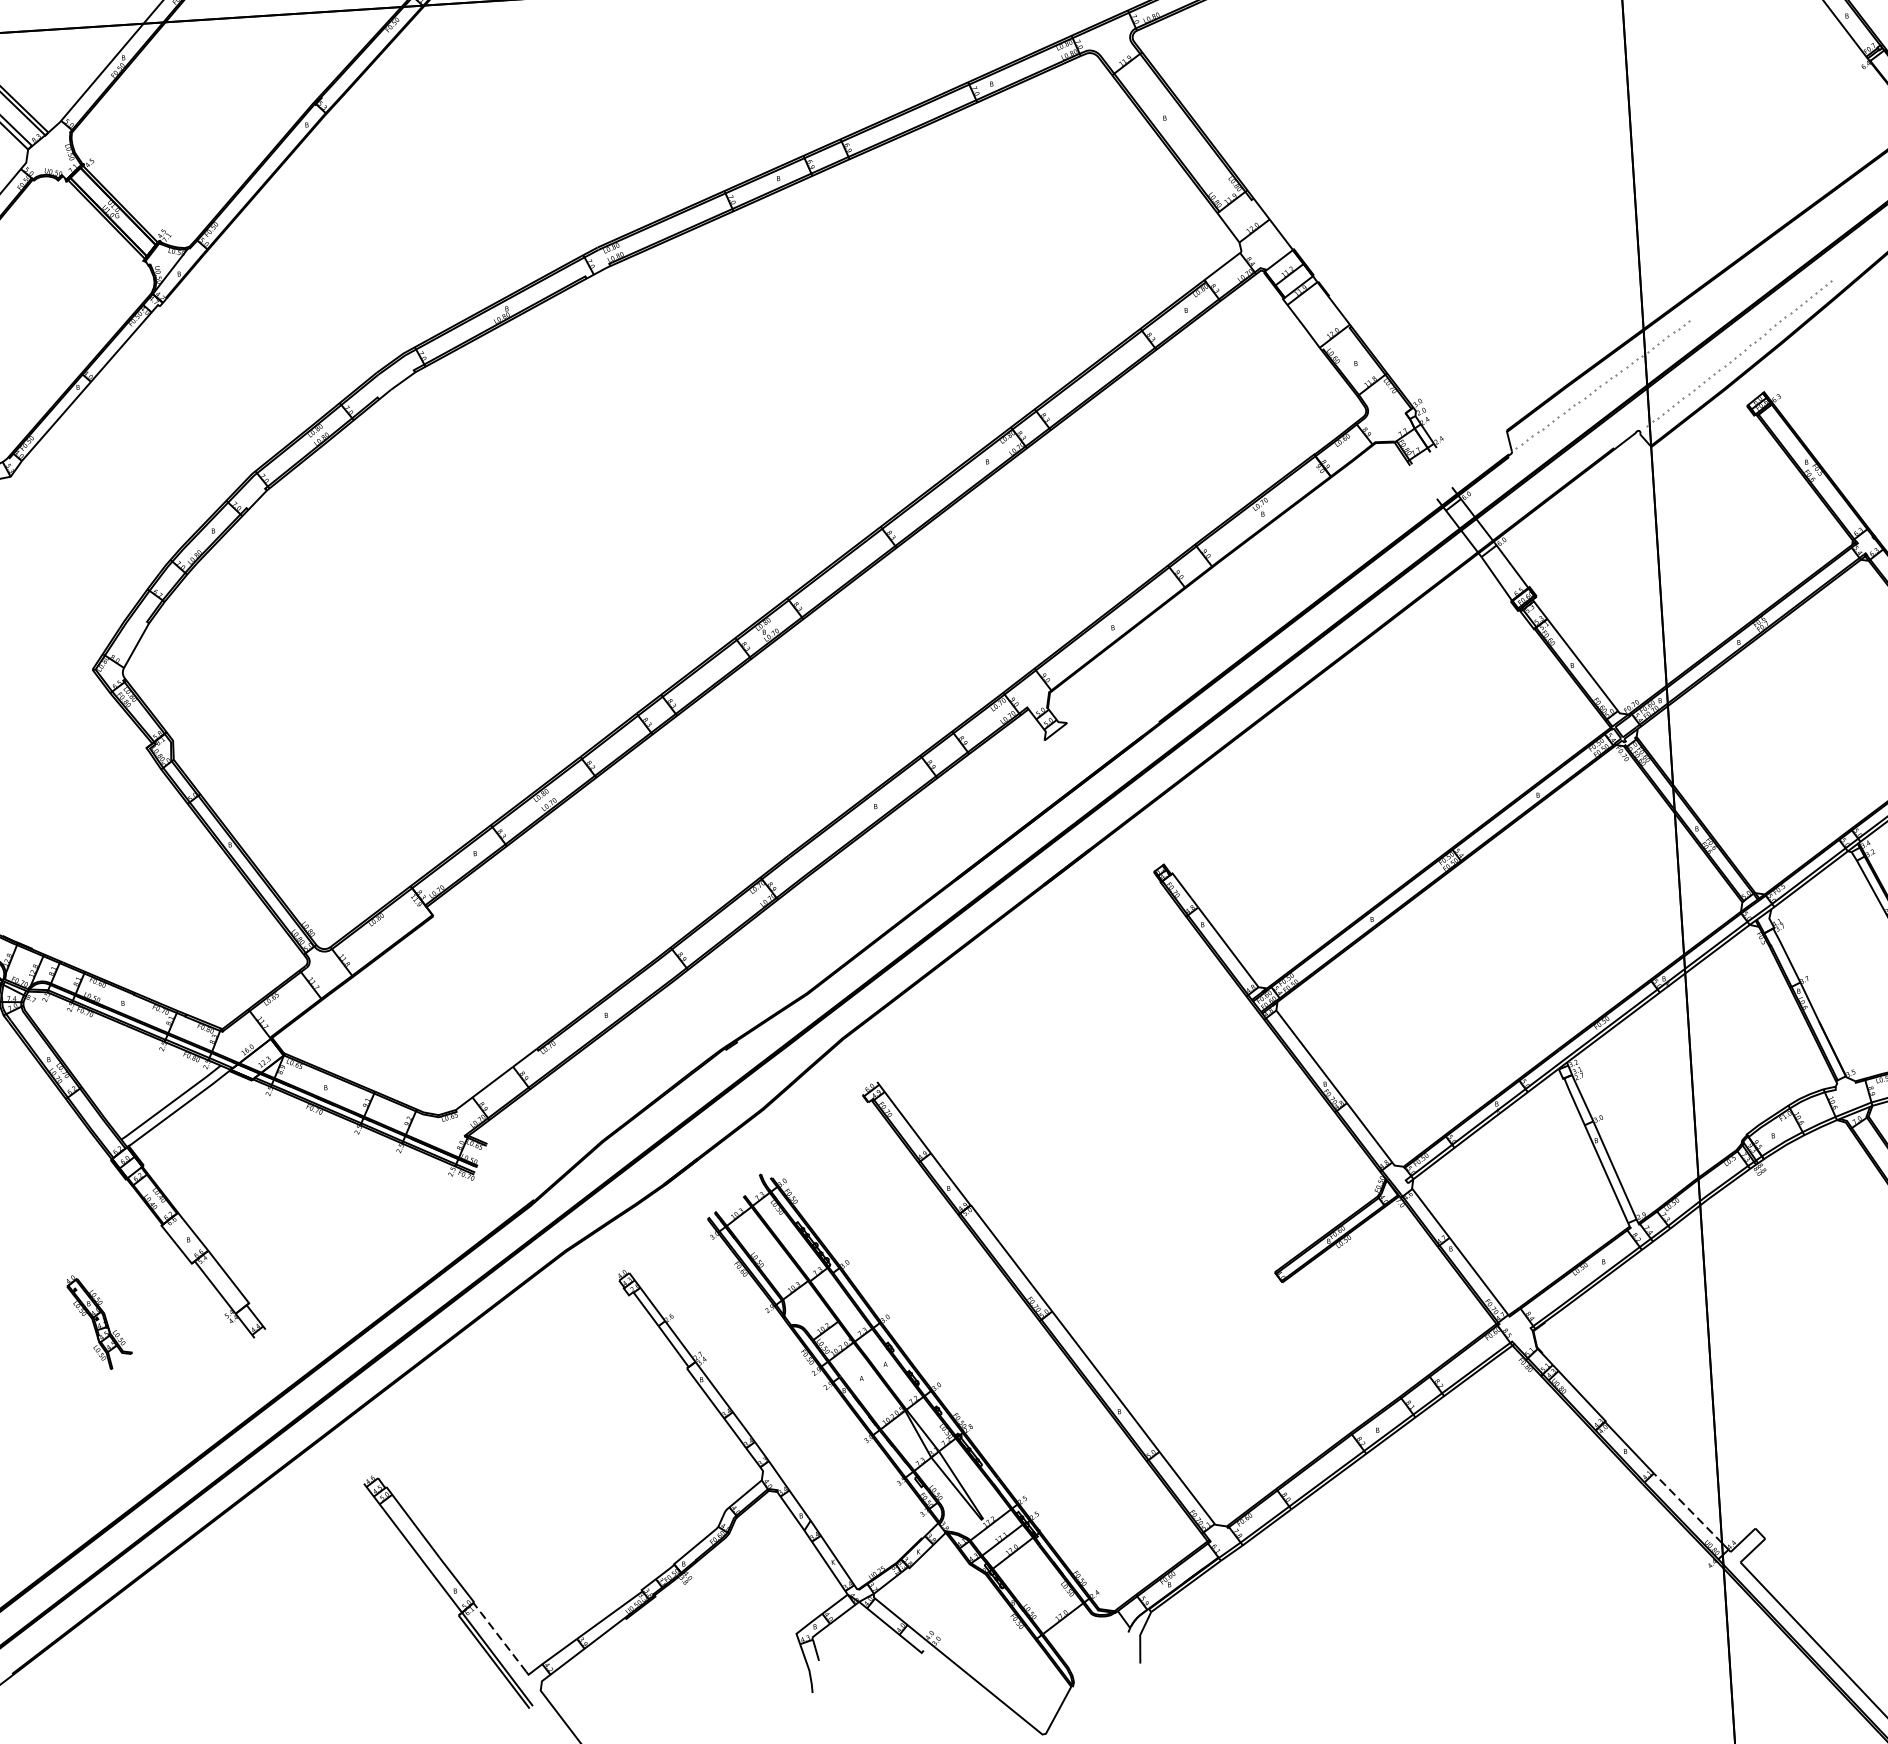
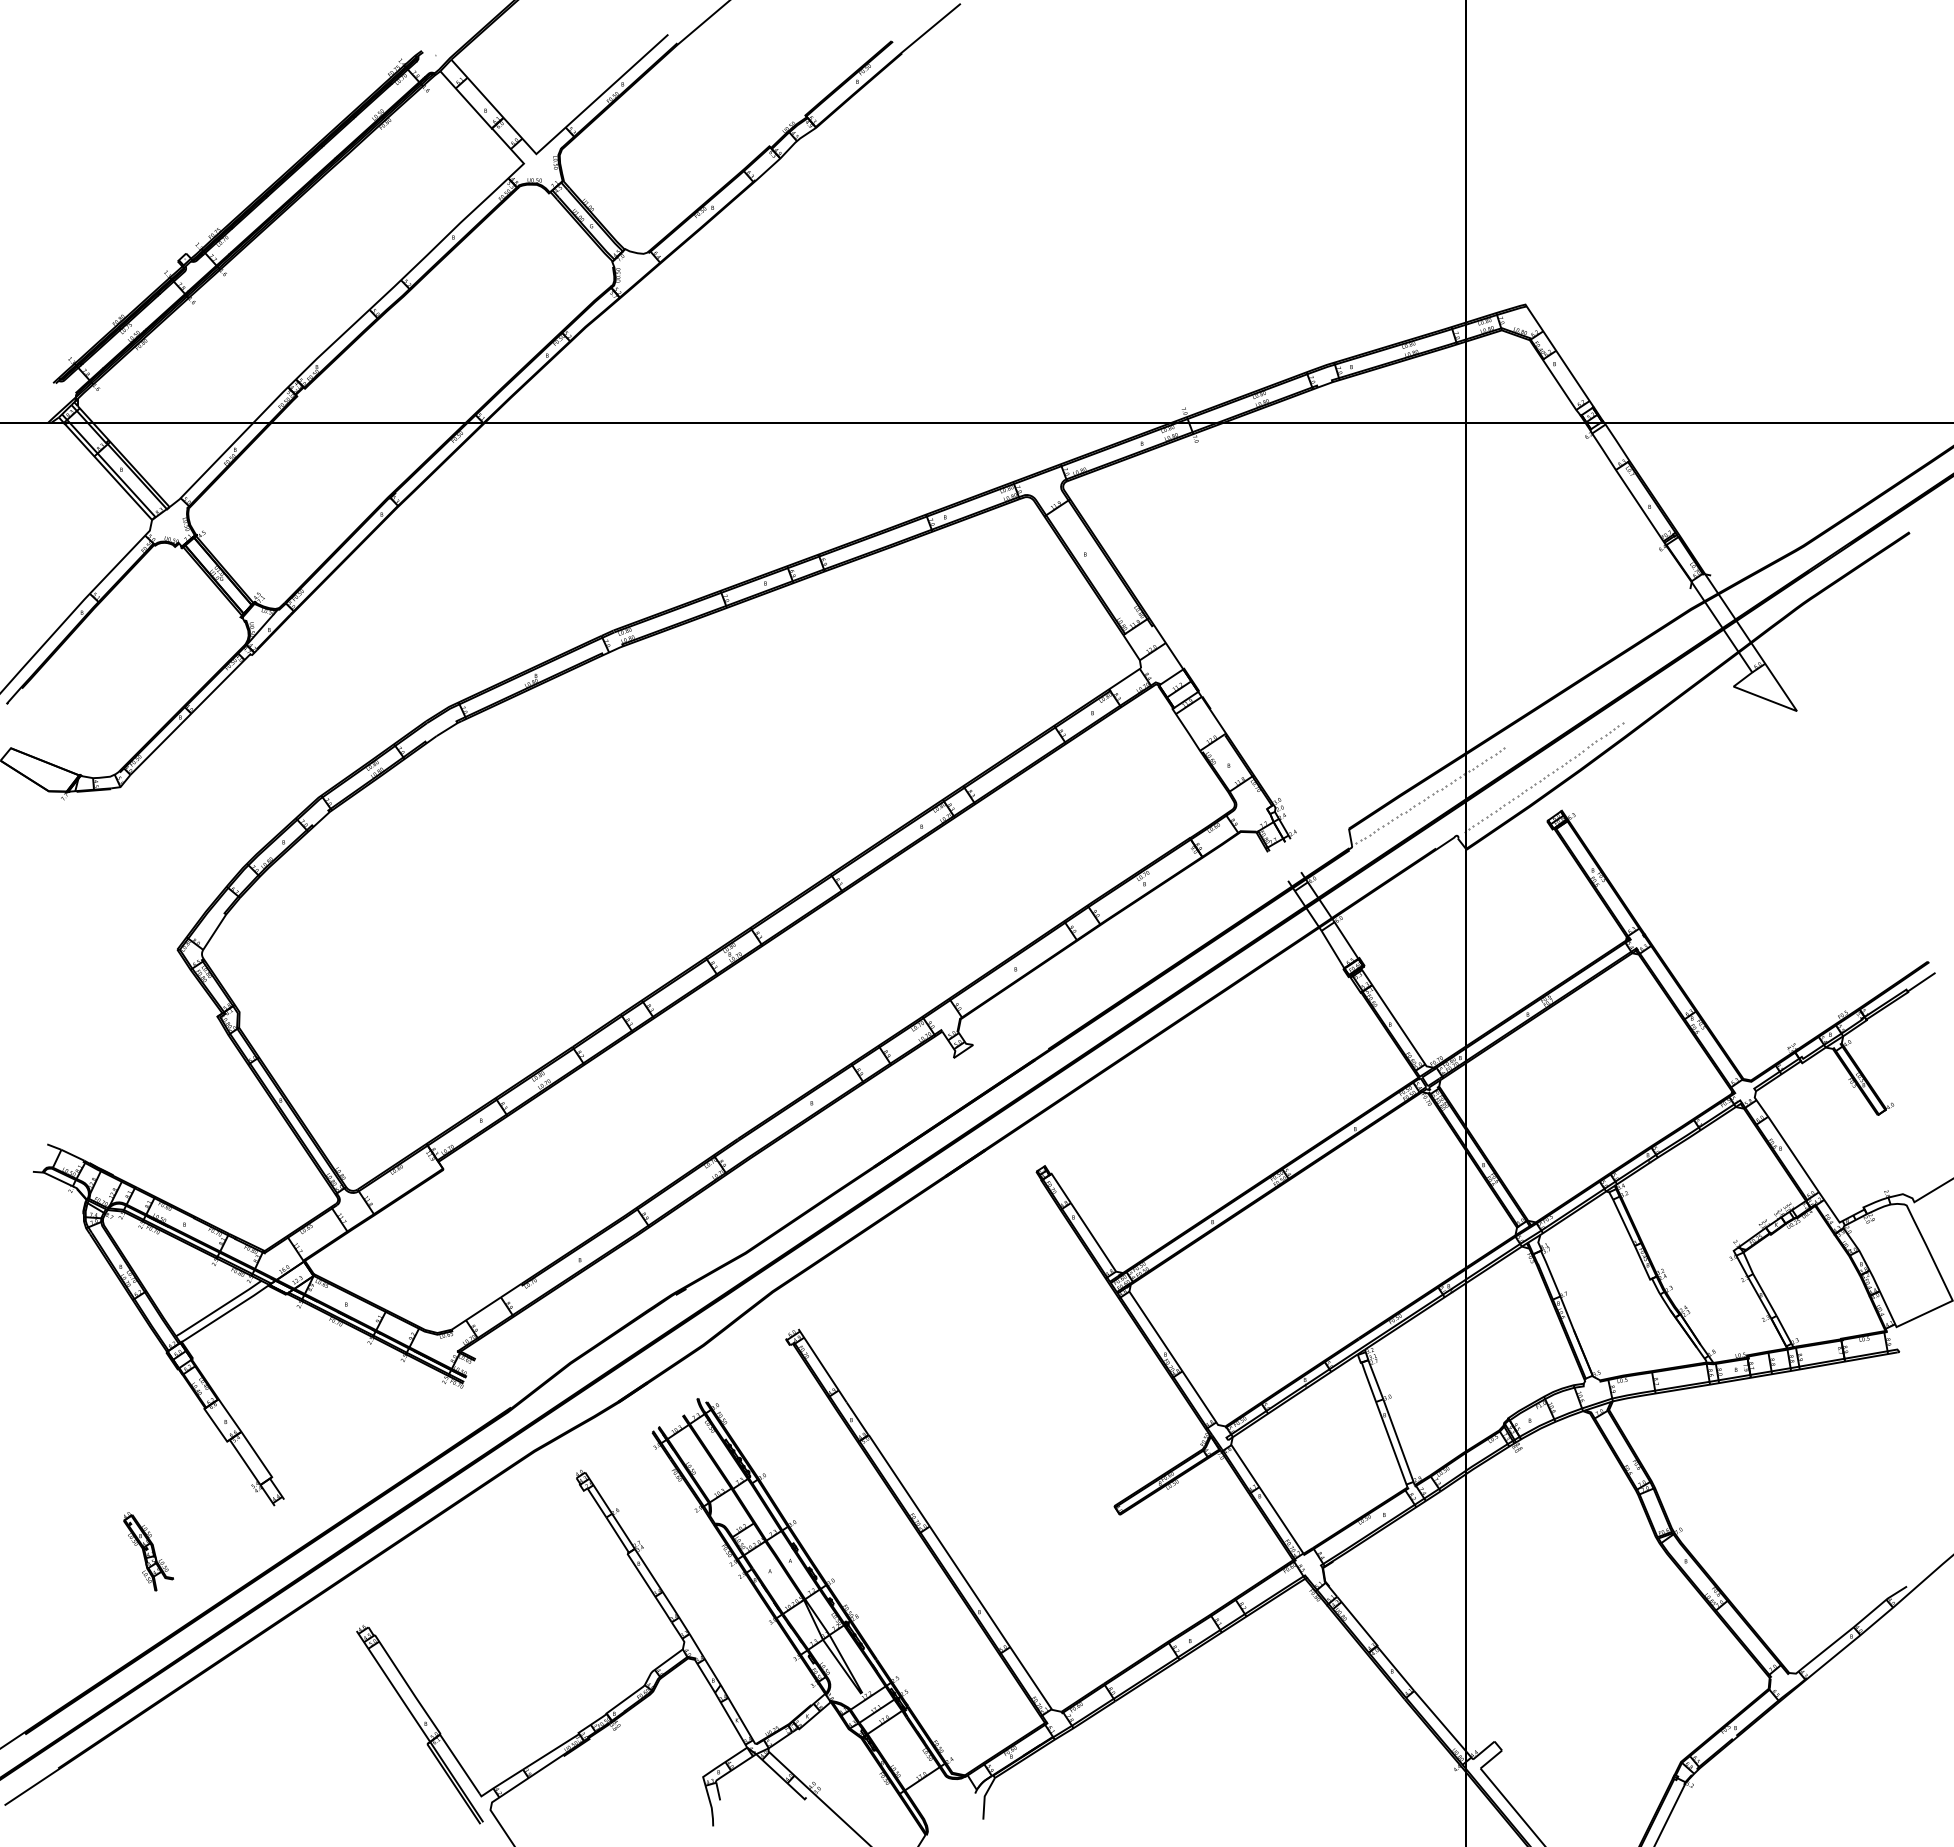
part: (99, 1321) -> (148, 1551), moved
line: (1688, 1508) -> (1440, 1721), dashed -> solid
line: (499, 1636) -> (459, 1763), dashed -> solid

